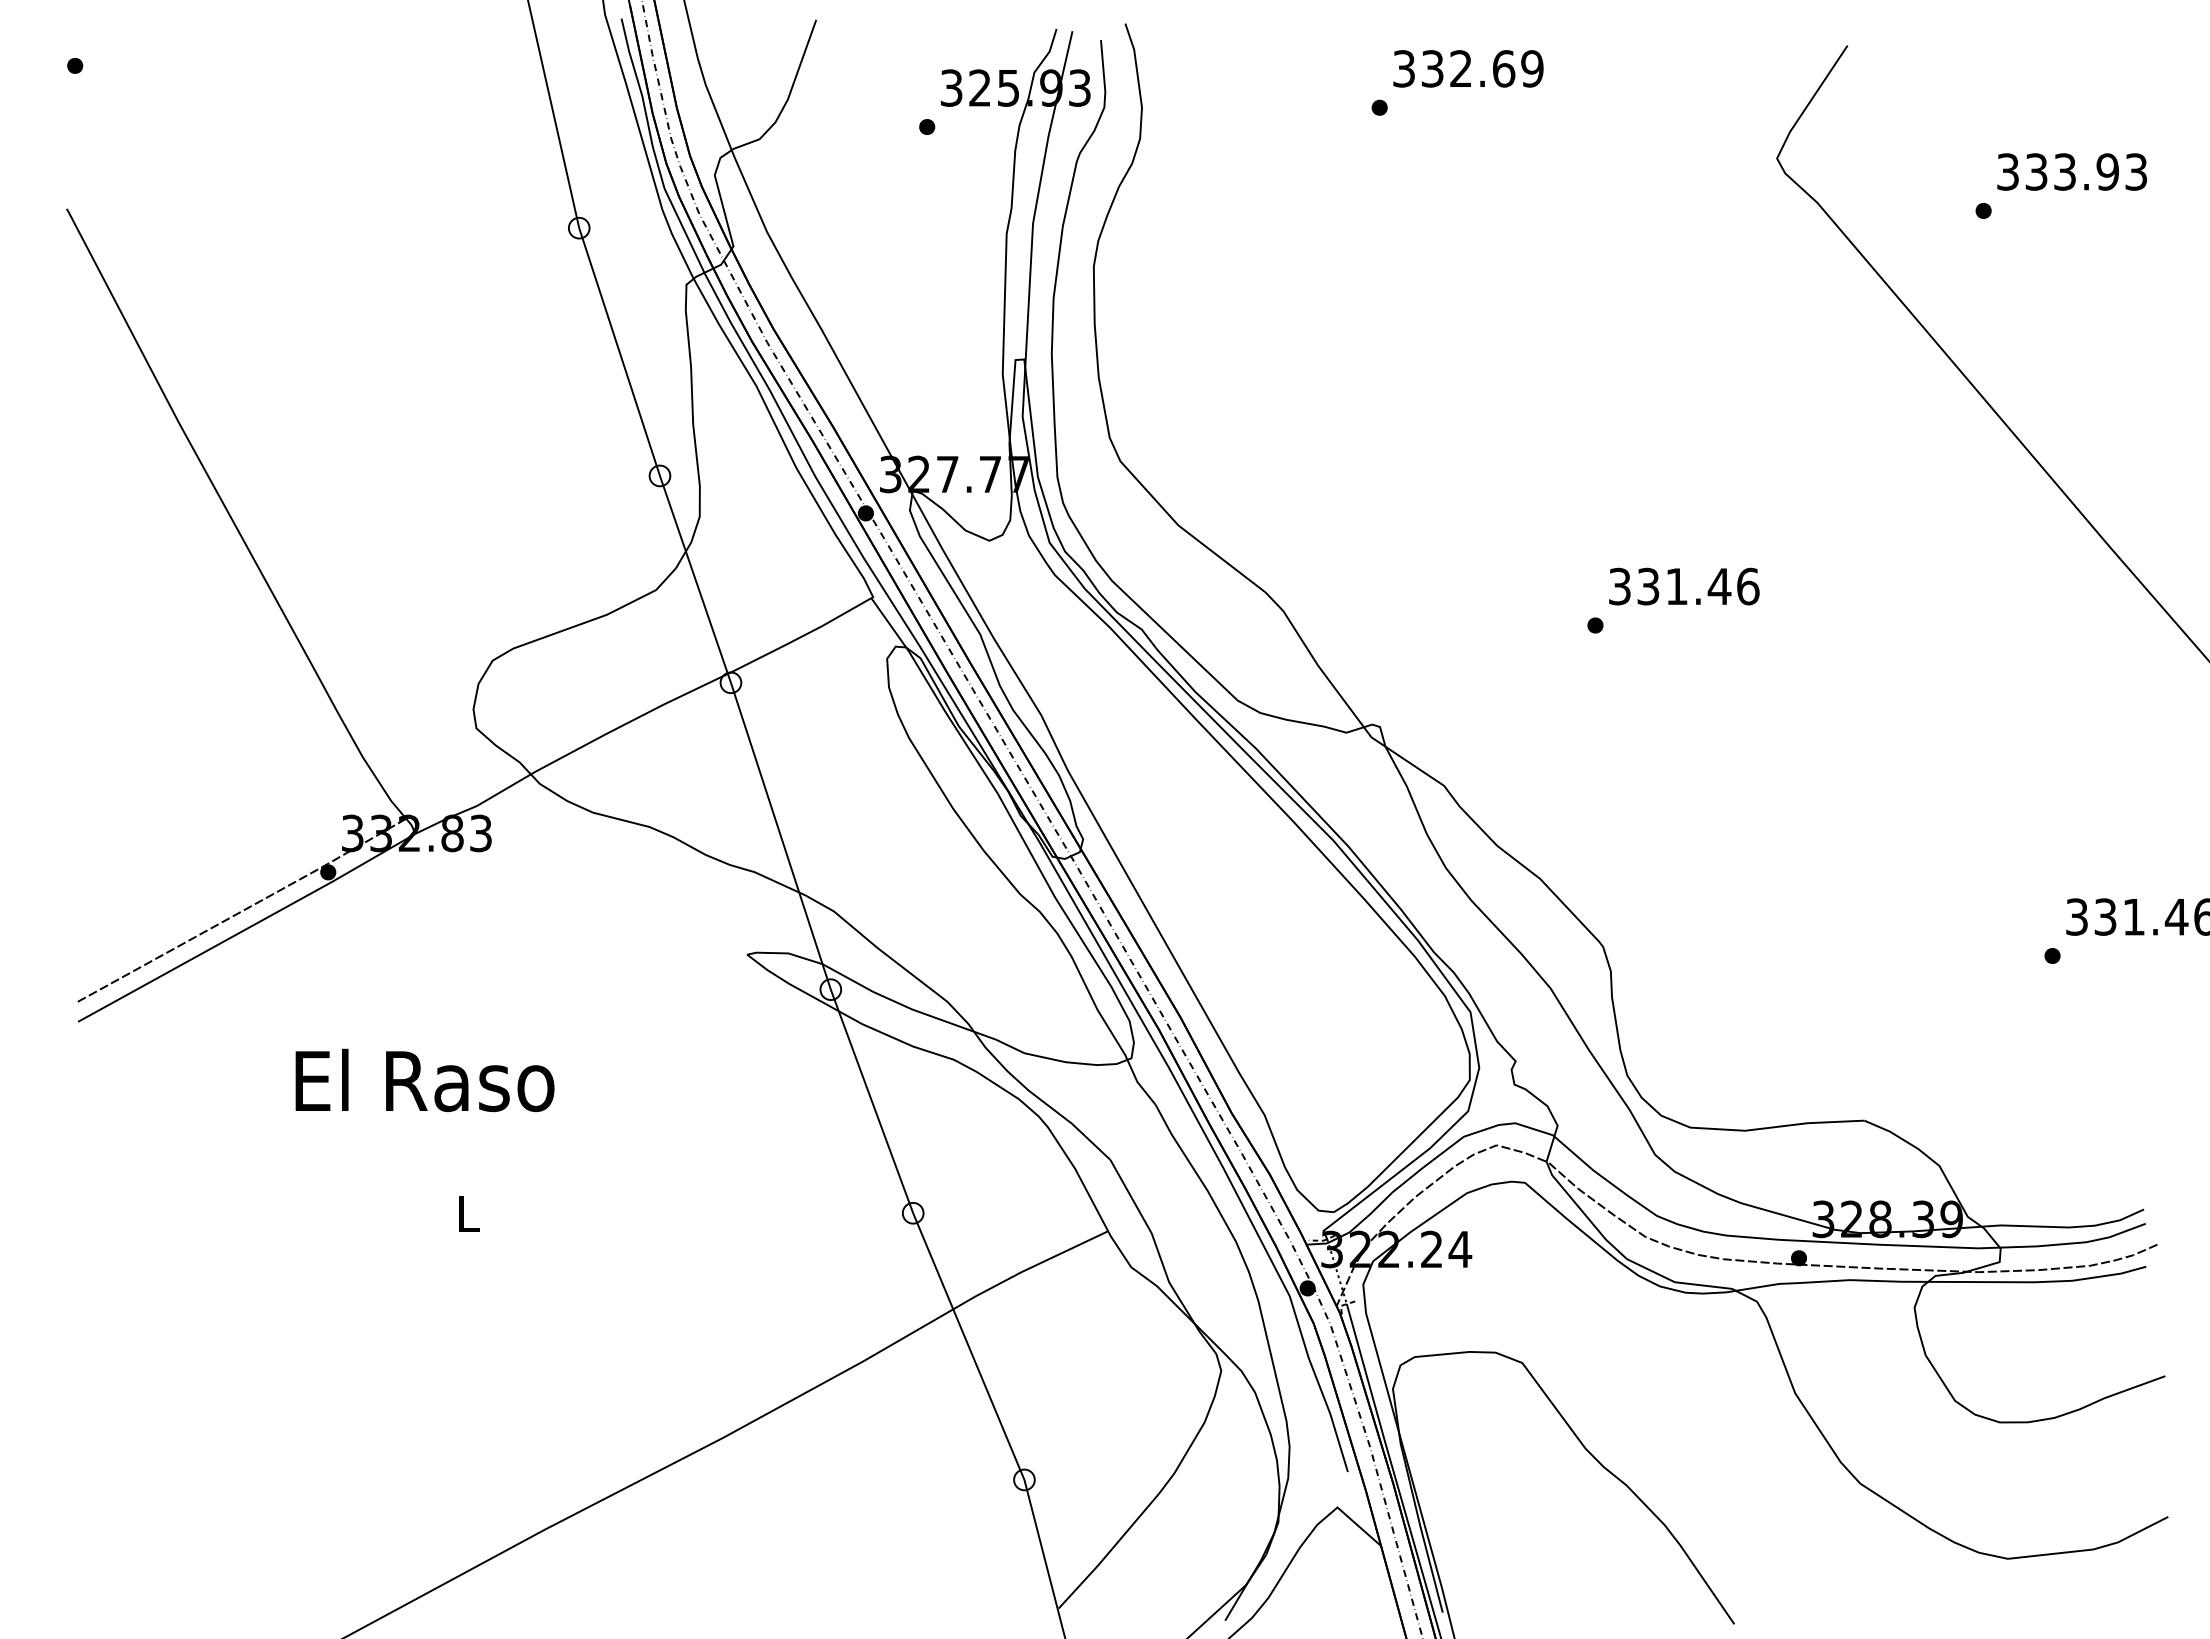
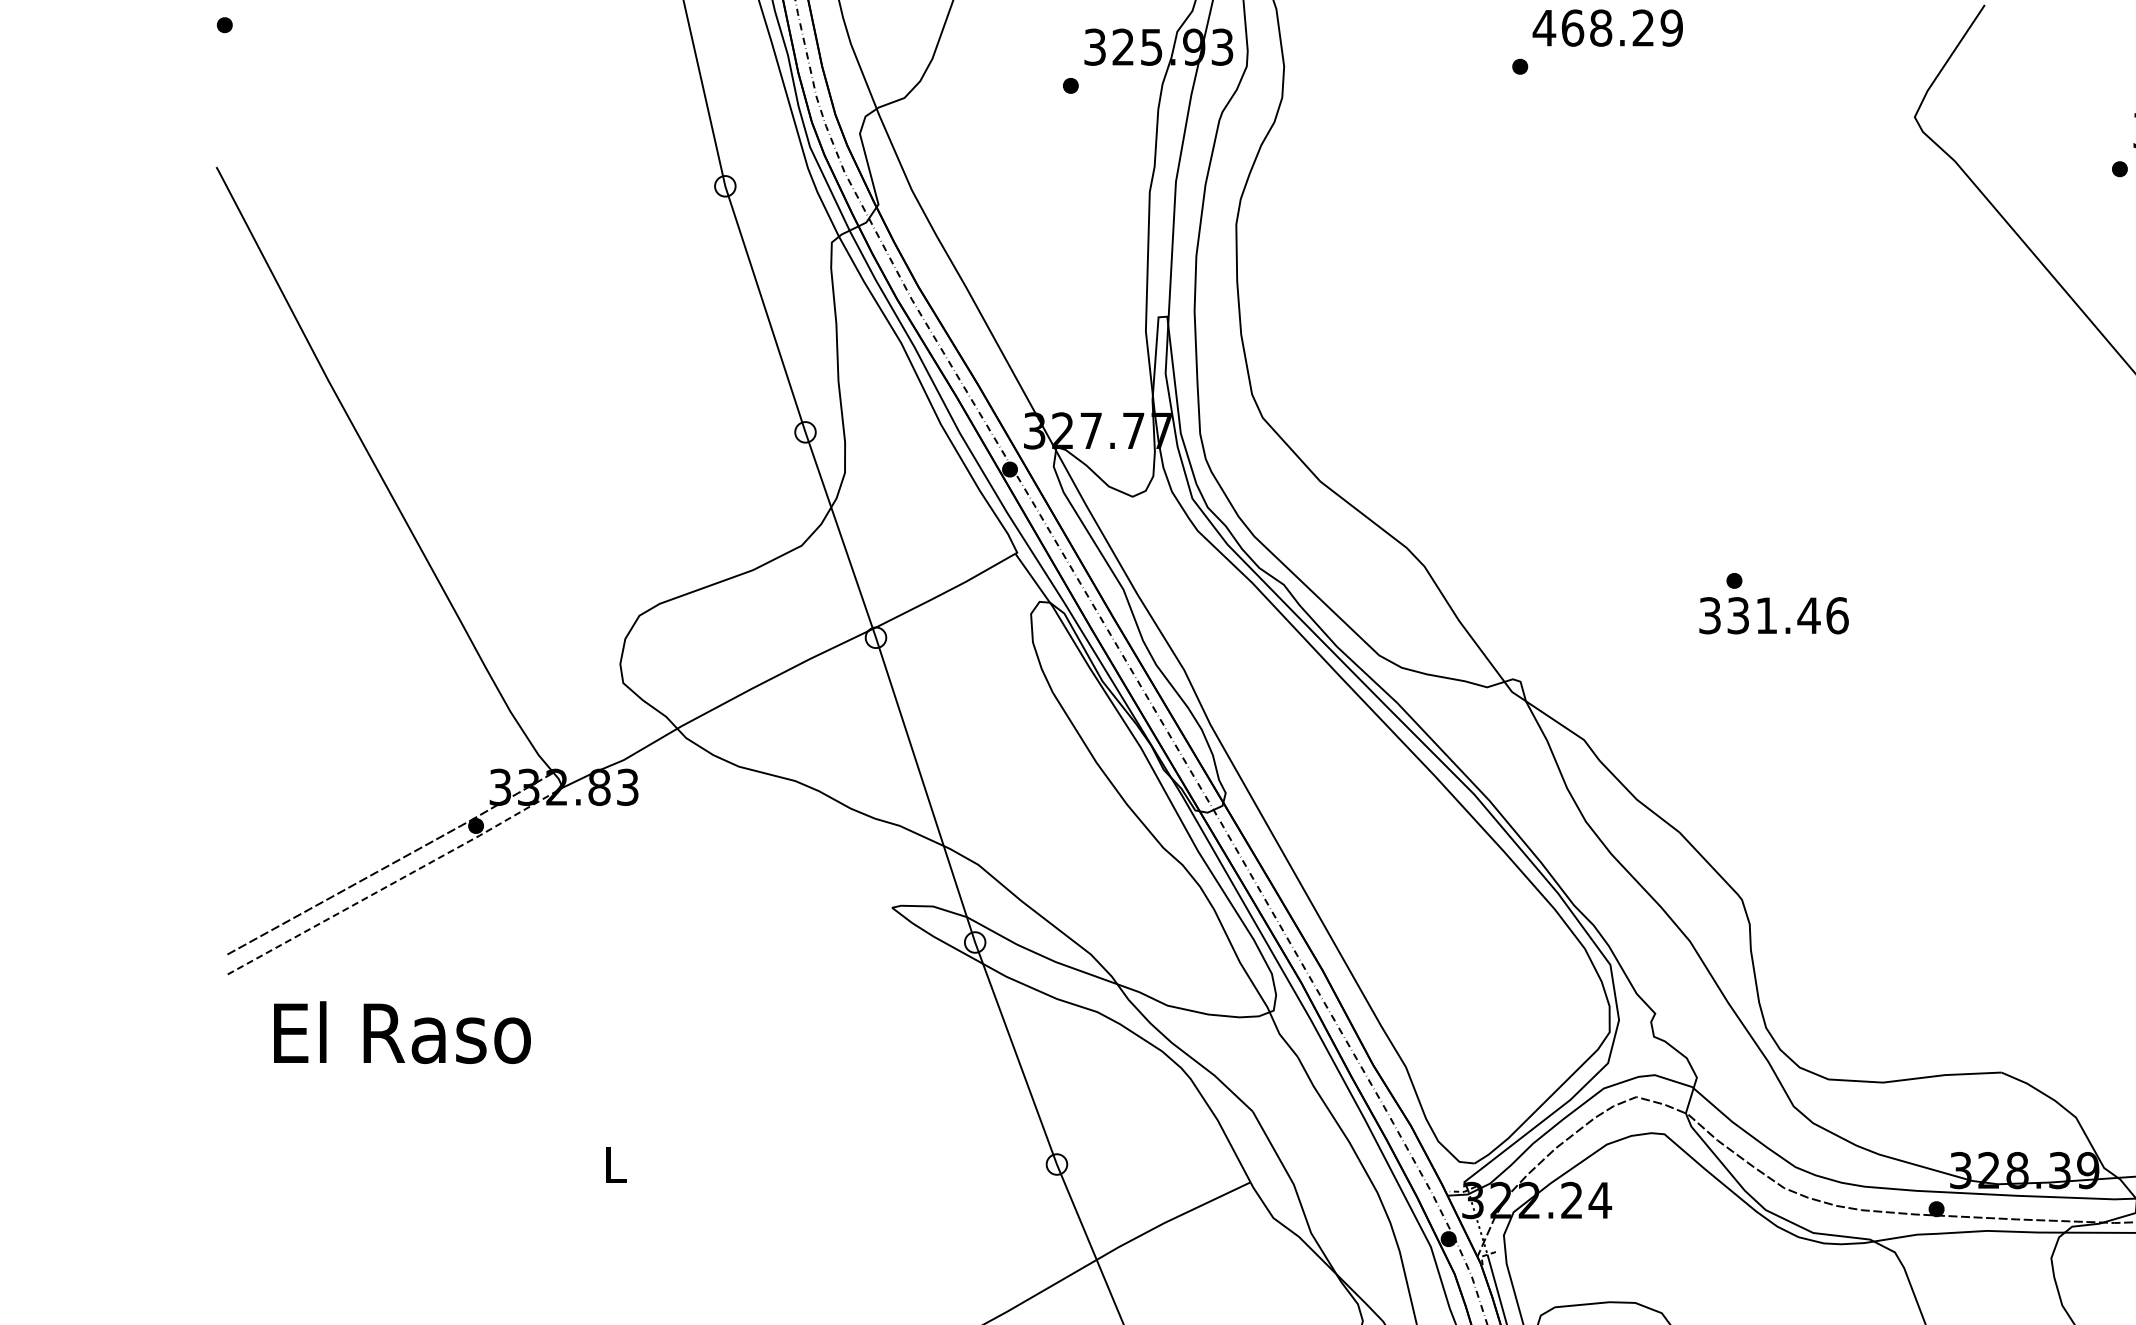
text: (1453, 68) -> (1593, 27), 332.69 -> 468.29
text: (1684, 586) -> (1774, 615), moved
line: (247, 928) -> (395, 881), solid -> dashed
text: (424, 1080) -> (401, 1032), moved

